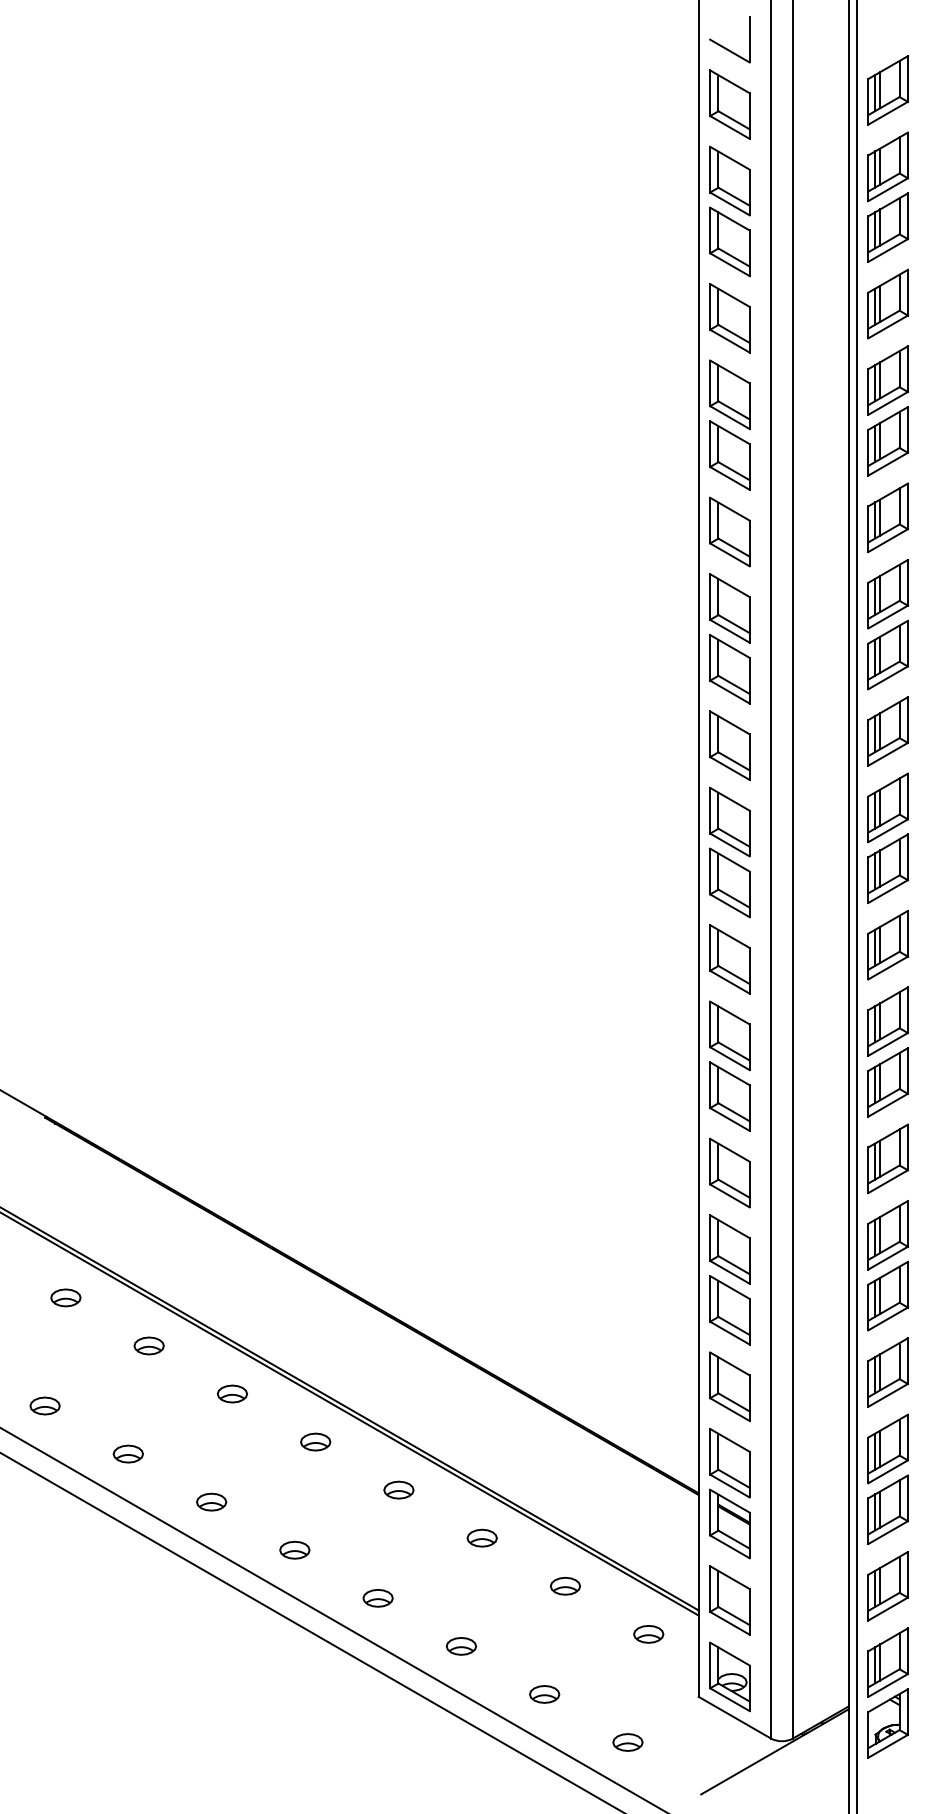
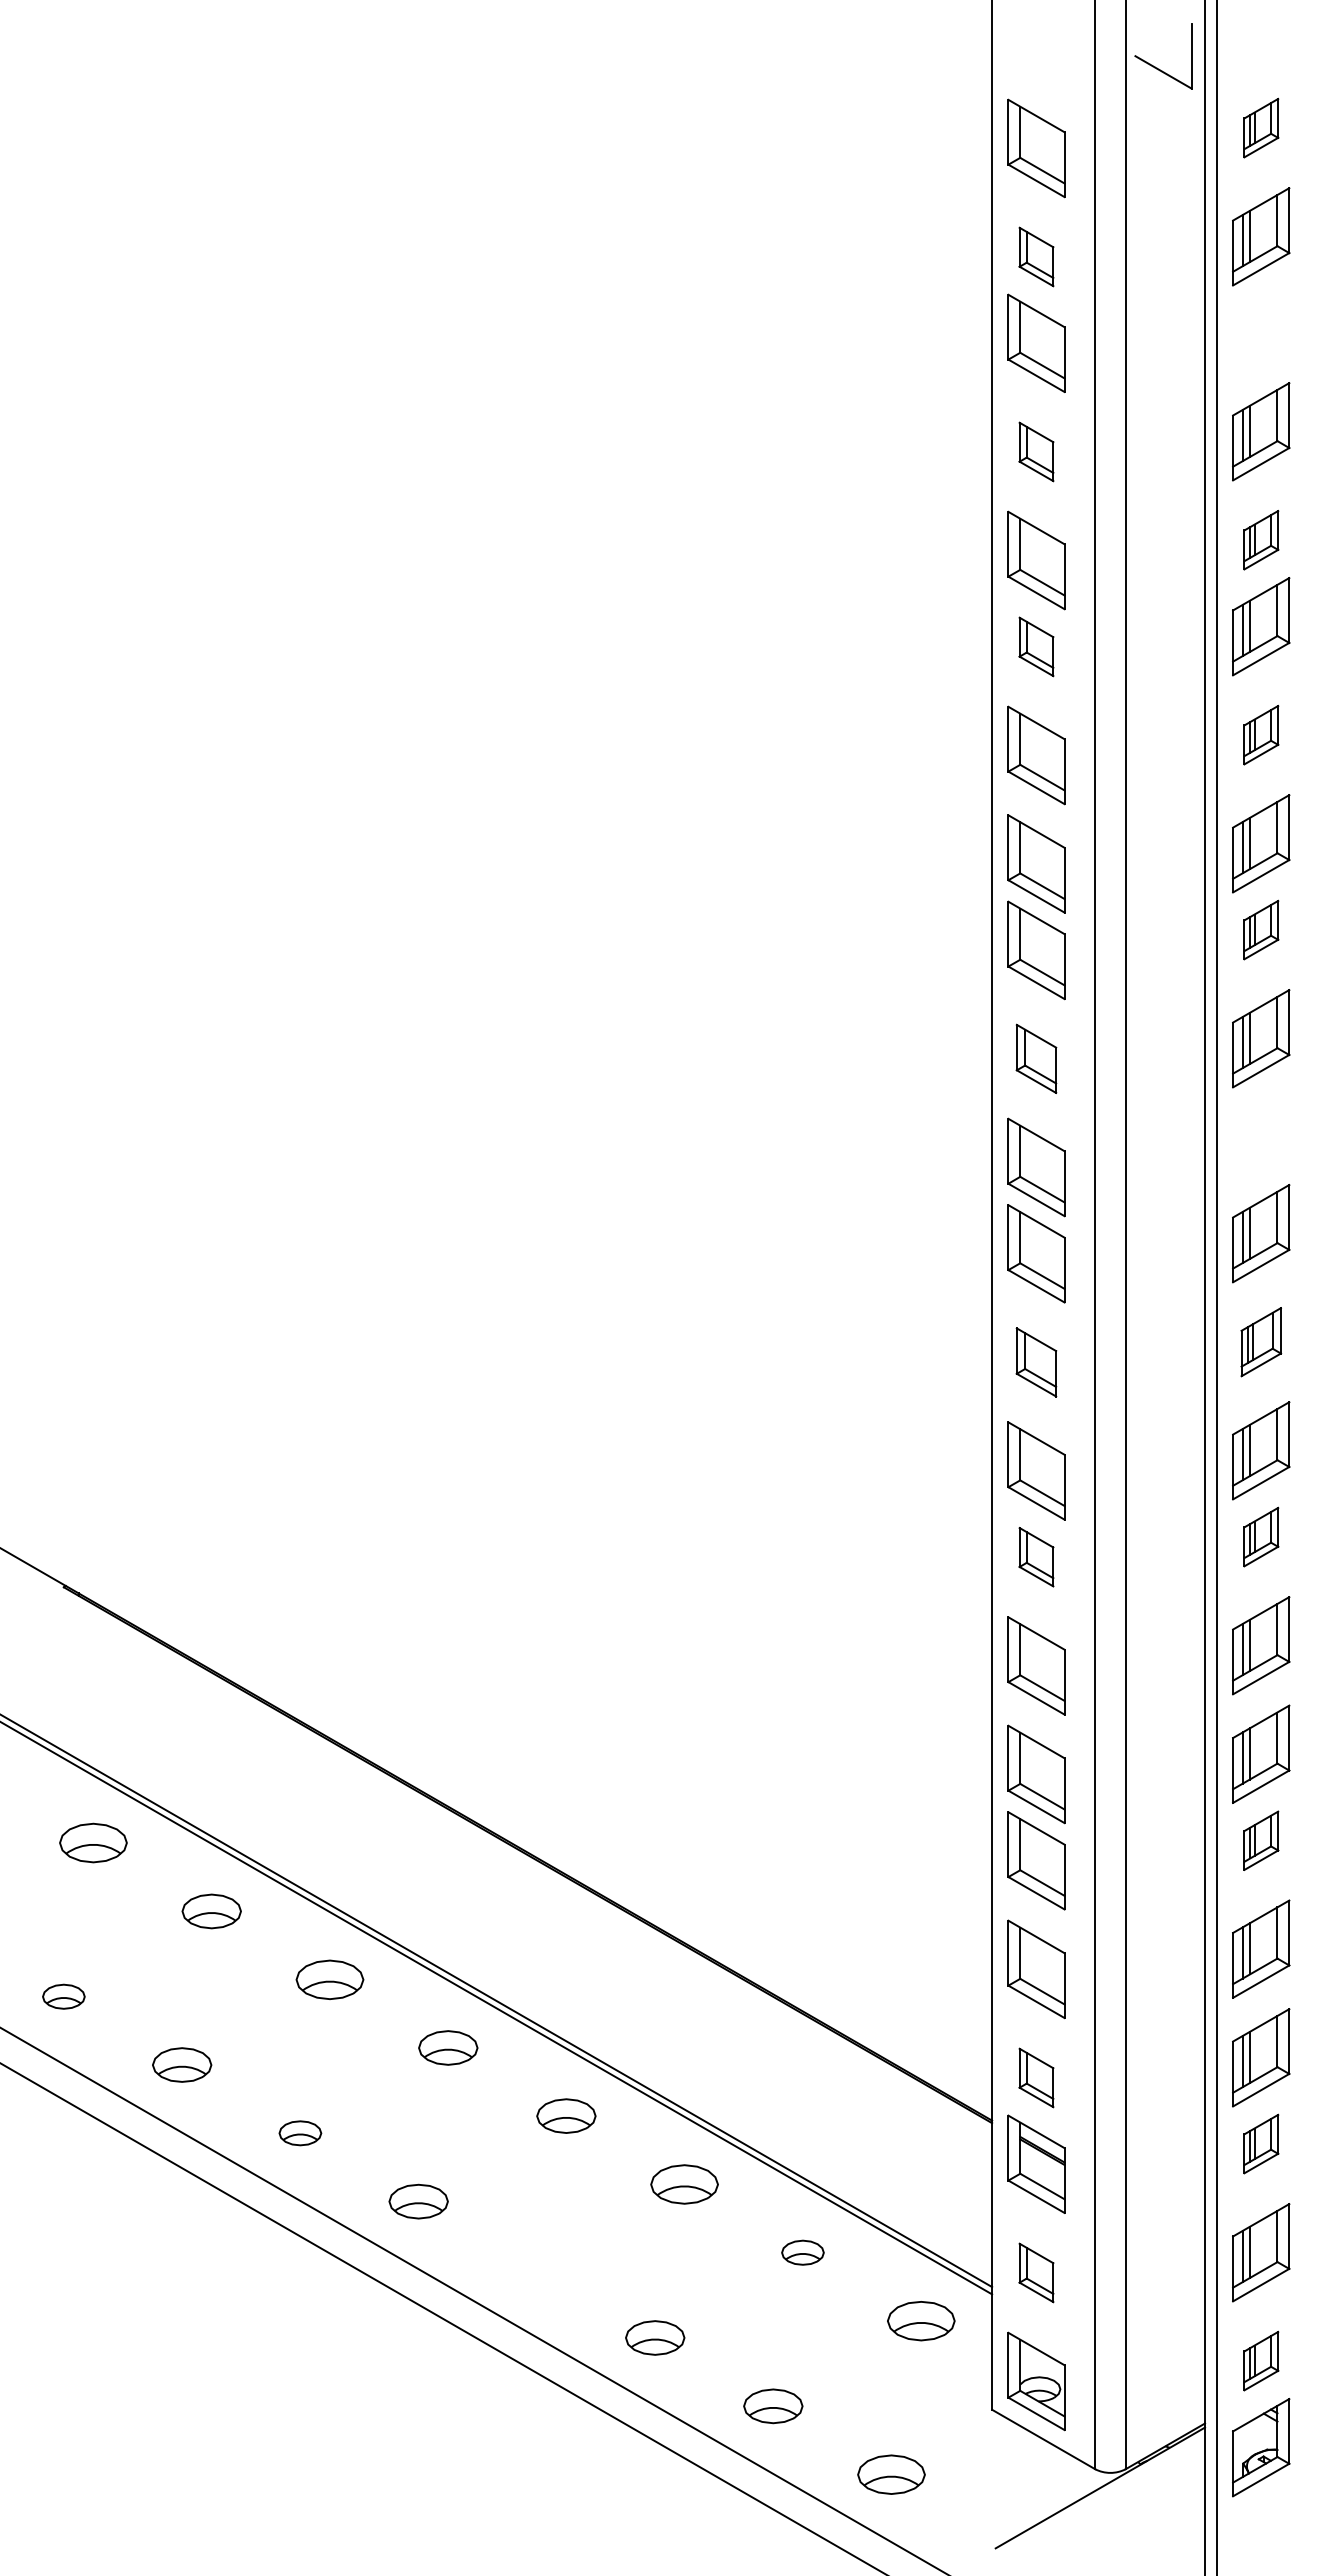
part: (725, 47) -> (1157, 67), moved
part: (888, 89) -> (1261, 127), size x0.6
part: (729, 180) -> (1036, 256), size x0.6
part: (888, 227) -> (1261, 322), removed
part: (729, 318) -> (1036, 451), size x0.6
part: (888, 379) -> (1261, 539), size x0.6
part: (729, 455) -> (1036, 646), size x0.6
part: (888, 517) -> (1261, 734), size x0.6
part: (888, 654) -> (1261, 929), size x0.6
part: (729, 745) -> (1036, 1058), size x0.7
part: (888, 807) -> (1261, 1146), removed
part: (888, 944) -> (1261, 1341), size x0.7
part: (729, 959) -> (1036, 1362), size x0.7
part: (888, 1081) -> (1261, 1536), size x0.6
part: (729, 1096) -> (1036, 1556), size x0.6
part: (888, 1296) -> (1261, 1840), size x0.6
part: (65, 1298) -> (93, 1843), size x1.6
part: (149, 1346) -> (211, 1911), size x1.4
part: (232, 1393) -> (329, 1979), size x1.6
part: (315, 1441) -> (447, 2047), size x1.4
part: (127, 1453) -> (181, 2064), size x1.4
part: (729, 1462) -> (1036, 2077), size x0.6
part: (398, 1490) -> (566, 2116), size x1.4
part: (888, 1509) -> (1261, 2143), size x0.6
part: (482, 1538) -> (684, 2184), size x1.6
part: (294, 1550) -> (418, 2201), size x1.4
part: (377, 1598) -> (536, 2269), removed
part: (729, 1600) -> (1036, 2272), size x0.6
part: (648, 1633) -> (920, 2320), size x1.6
part: (460, 1646) -> (654, 2338), size x1.4
part: (888, 1662) -> (1261, 2360), size x0.6
part: (544, 1694) -> (773, 2406), size x1.4
part: (627, 1742) -> (891, 2474), size x1.6

